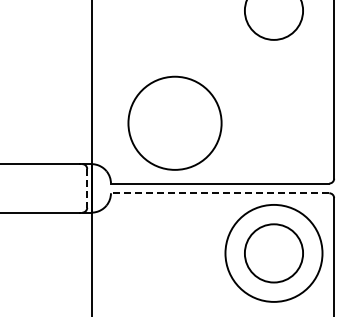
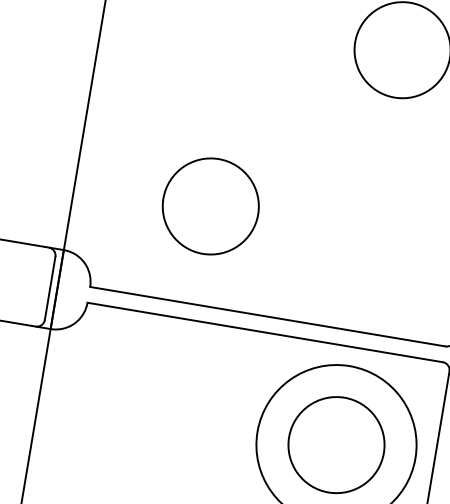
circle: (174, 123) -> (209, 206), size x0.62
line: (87, 188) -> (50, 288), dashed -> solid
line: (219, 193) -> (264, 332), dashed -> solid

